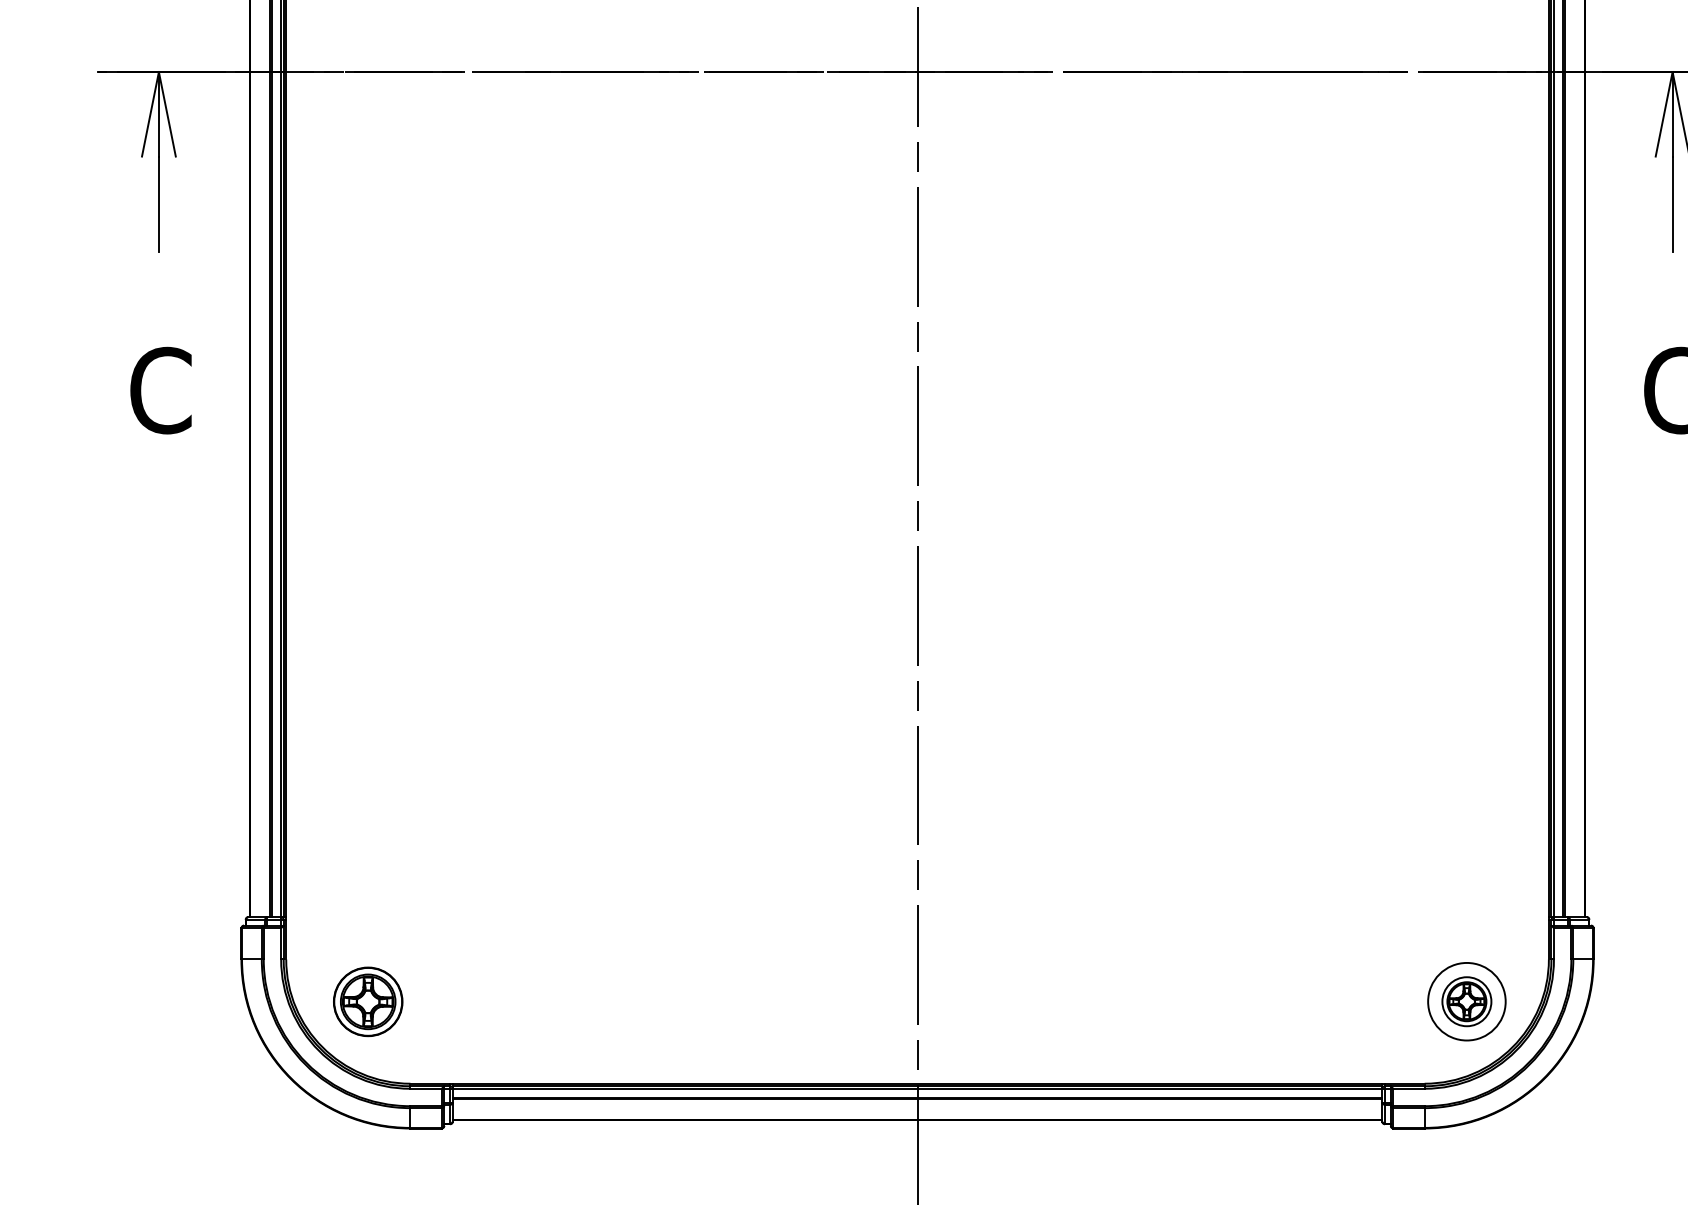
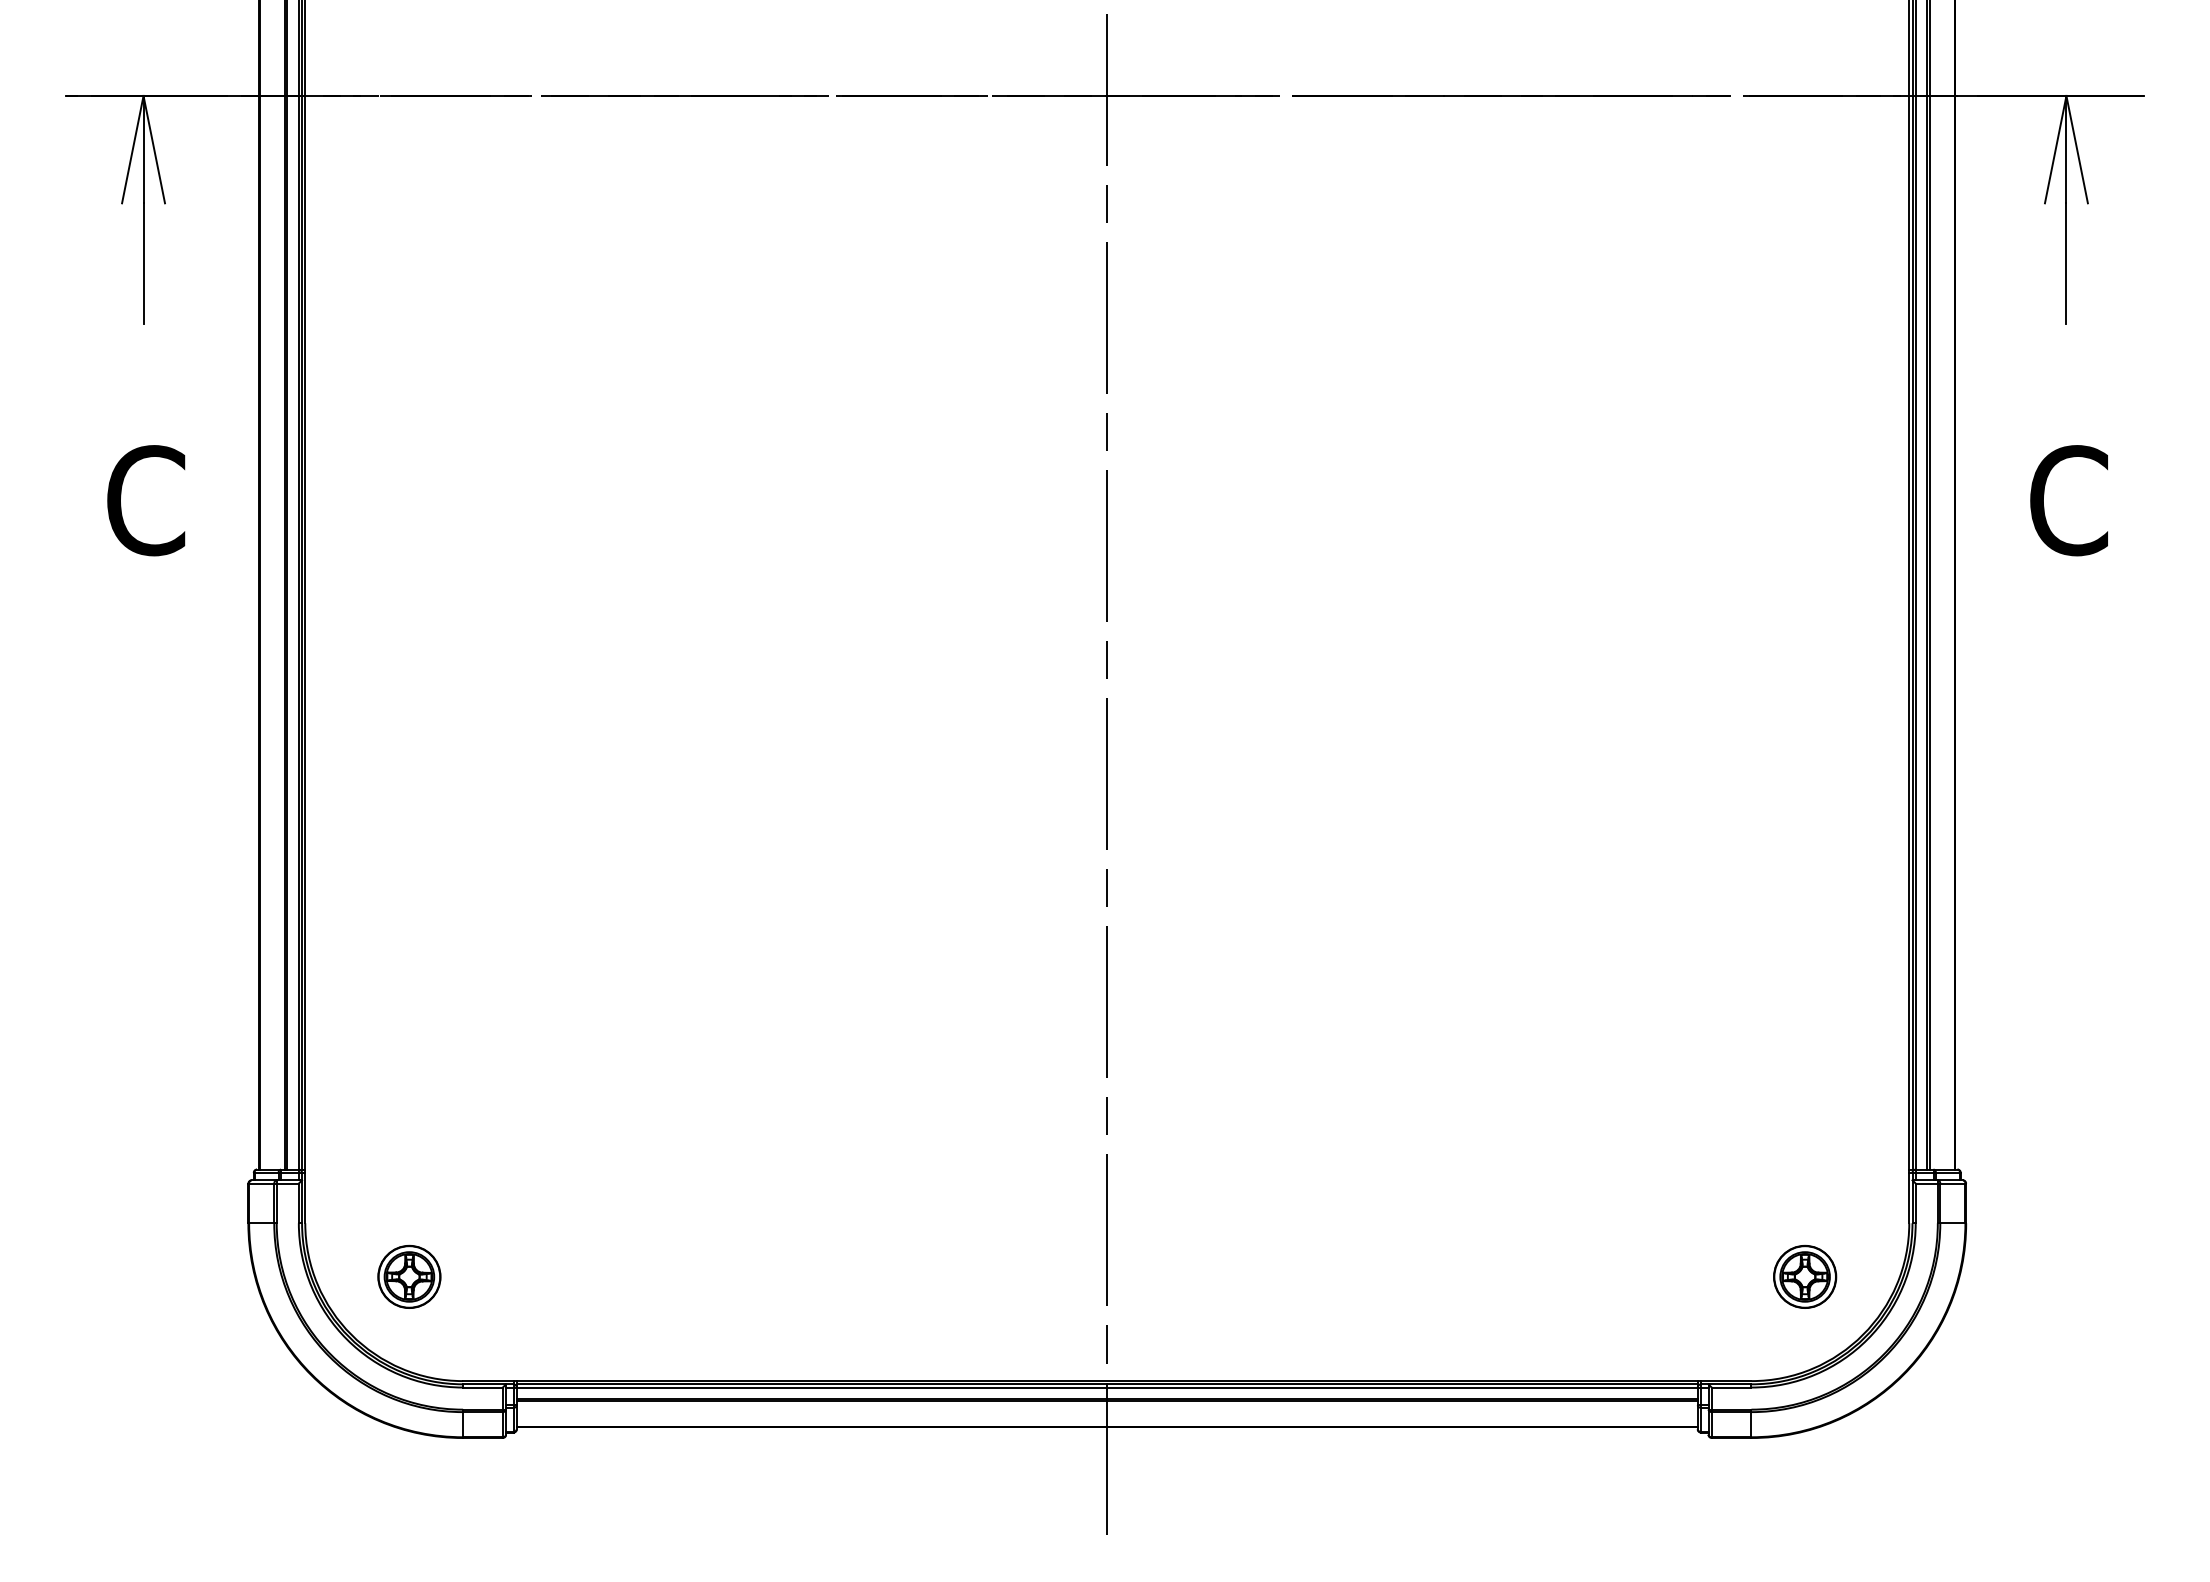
part: (368, 1001) -> (409, 1276), size x0.71
circle: (1466, 1001) -> (1804, 1276), size x0.62

